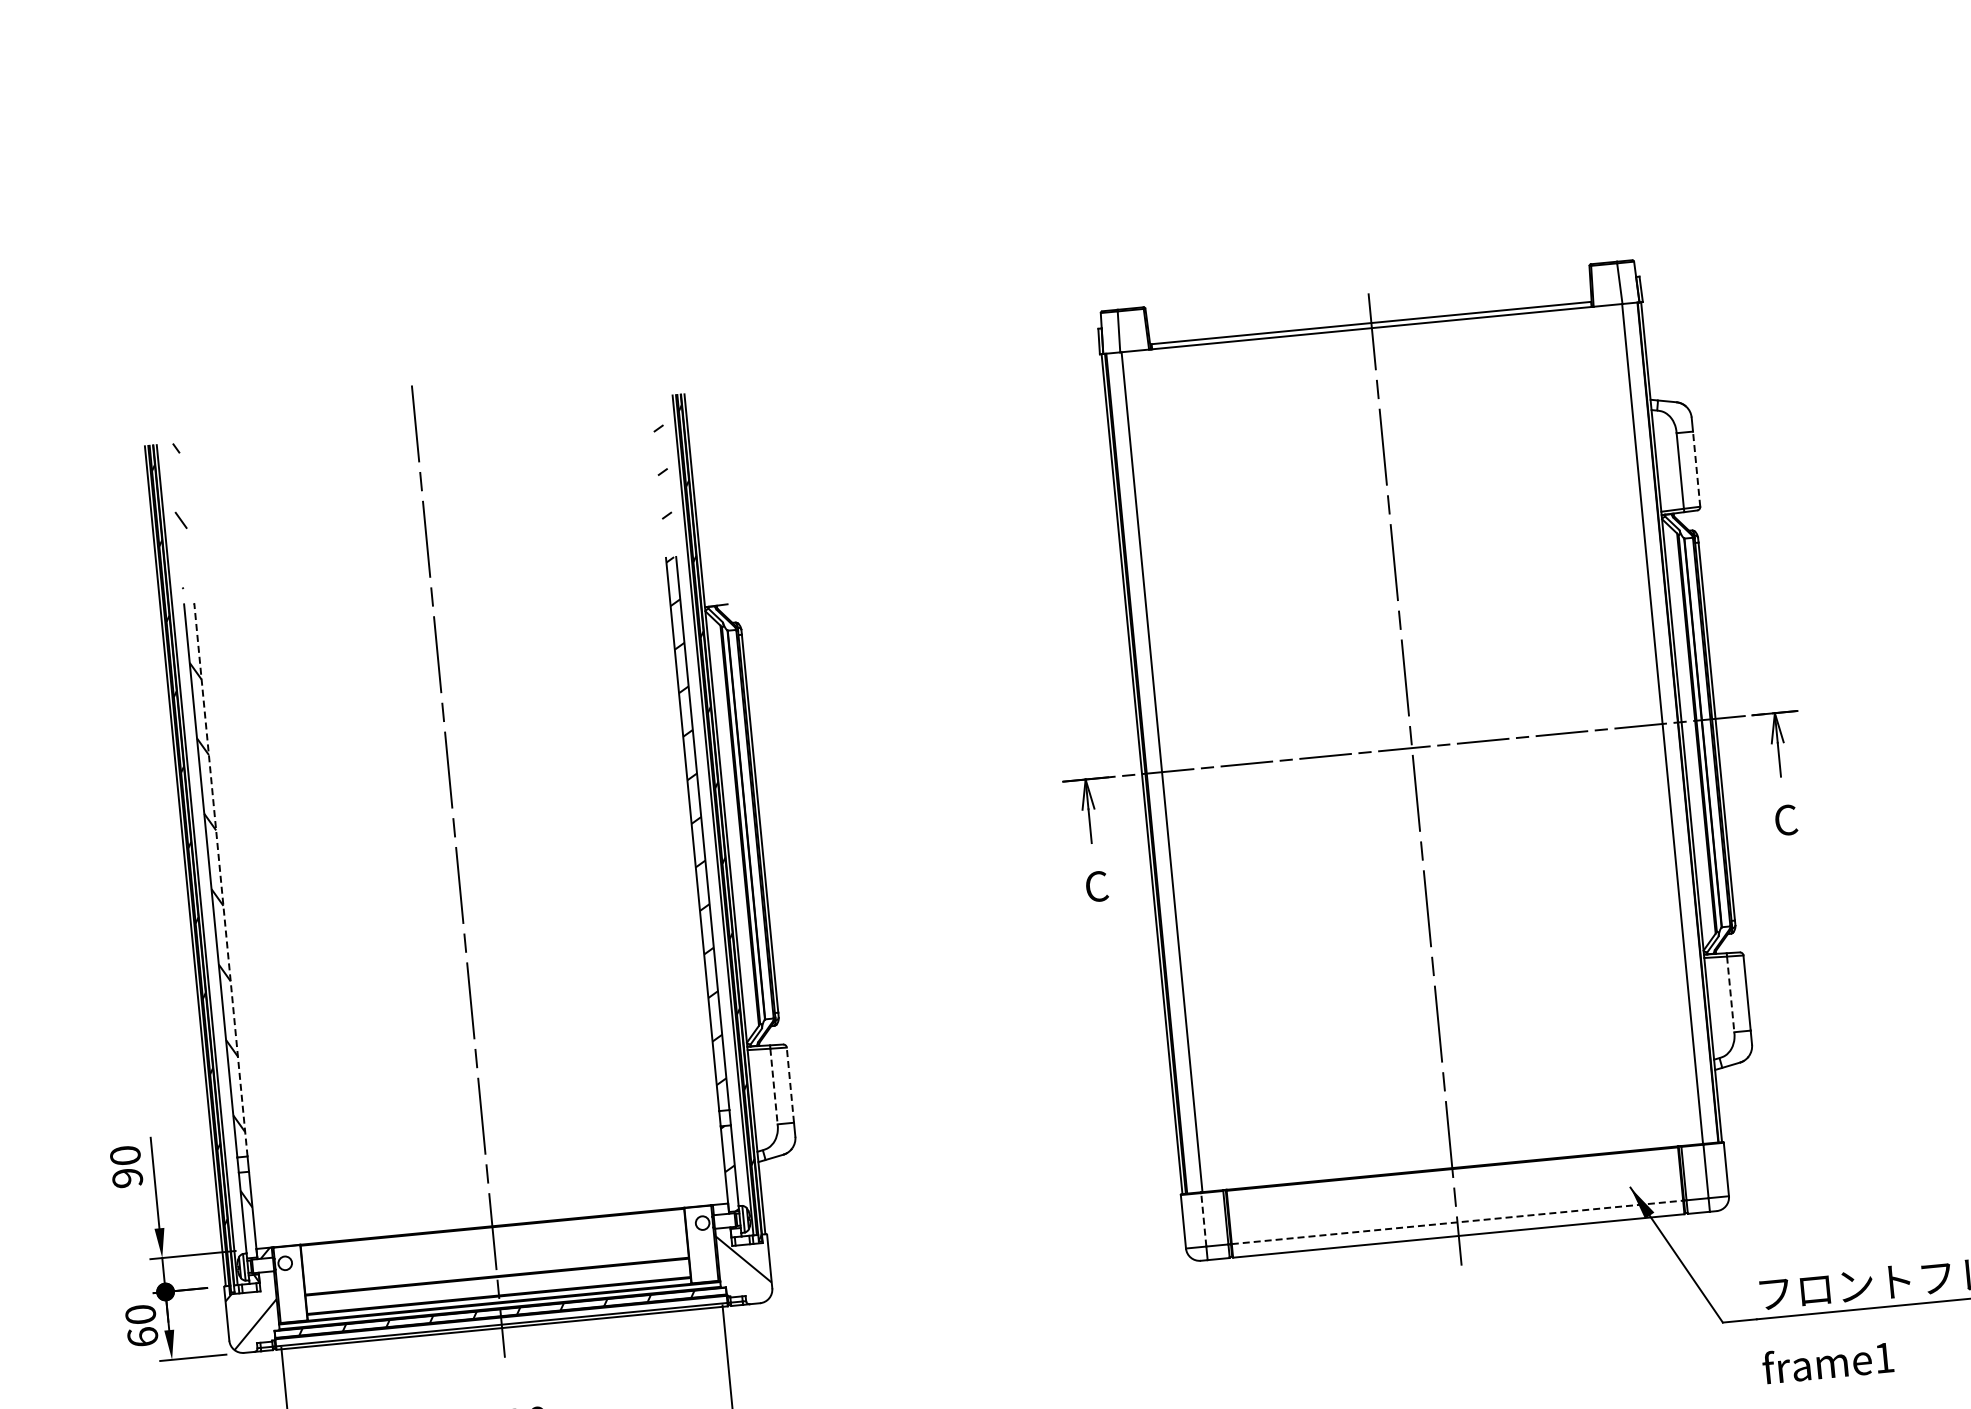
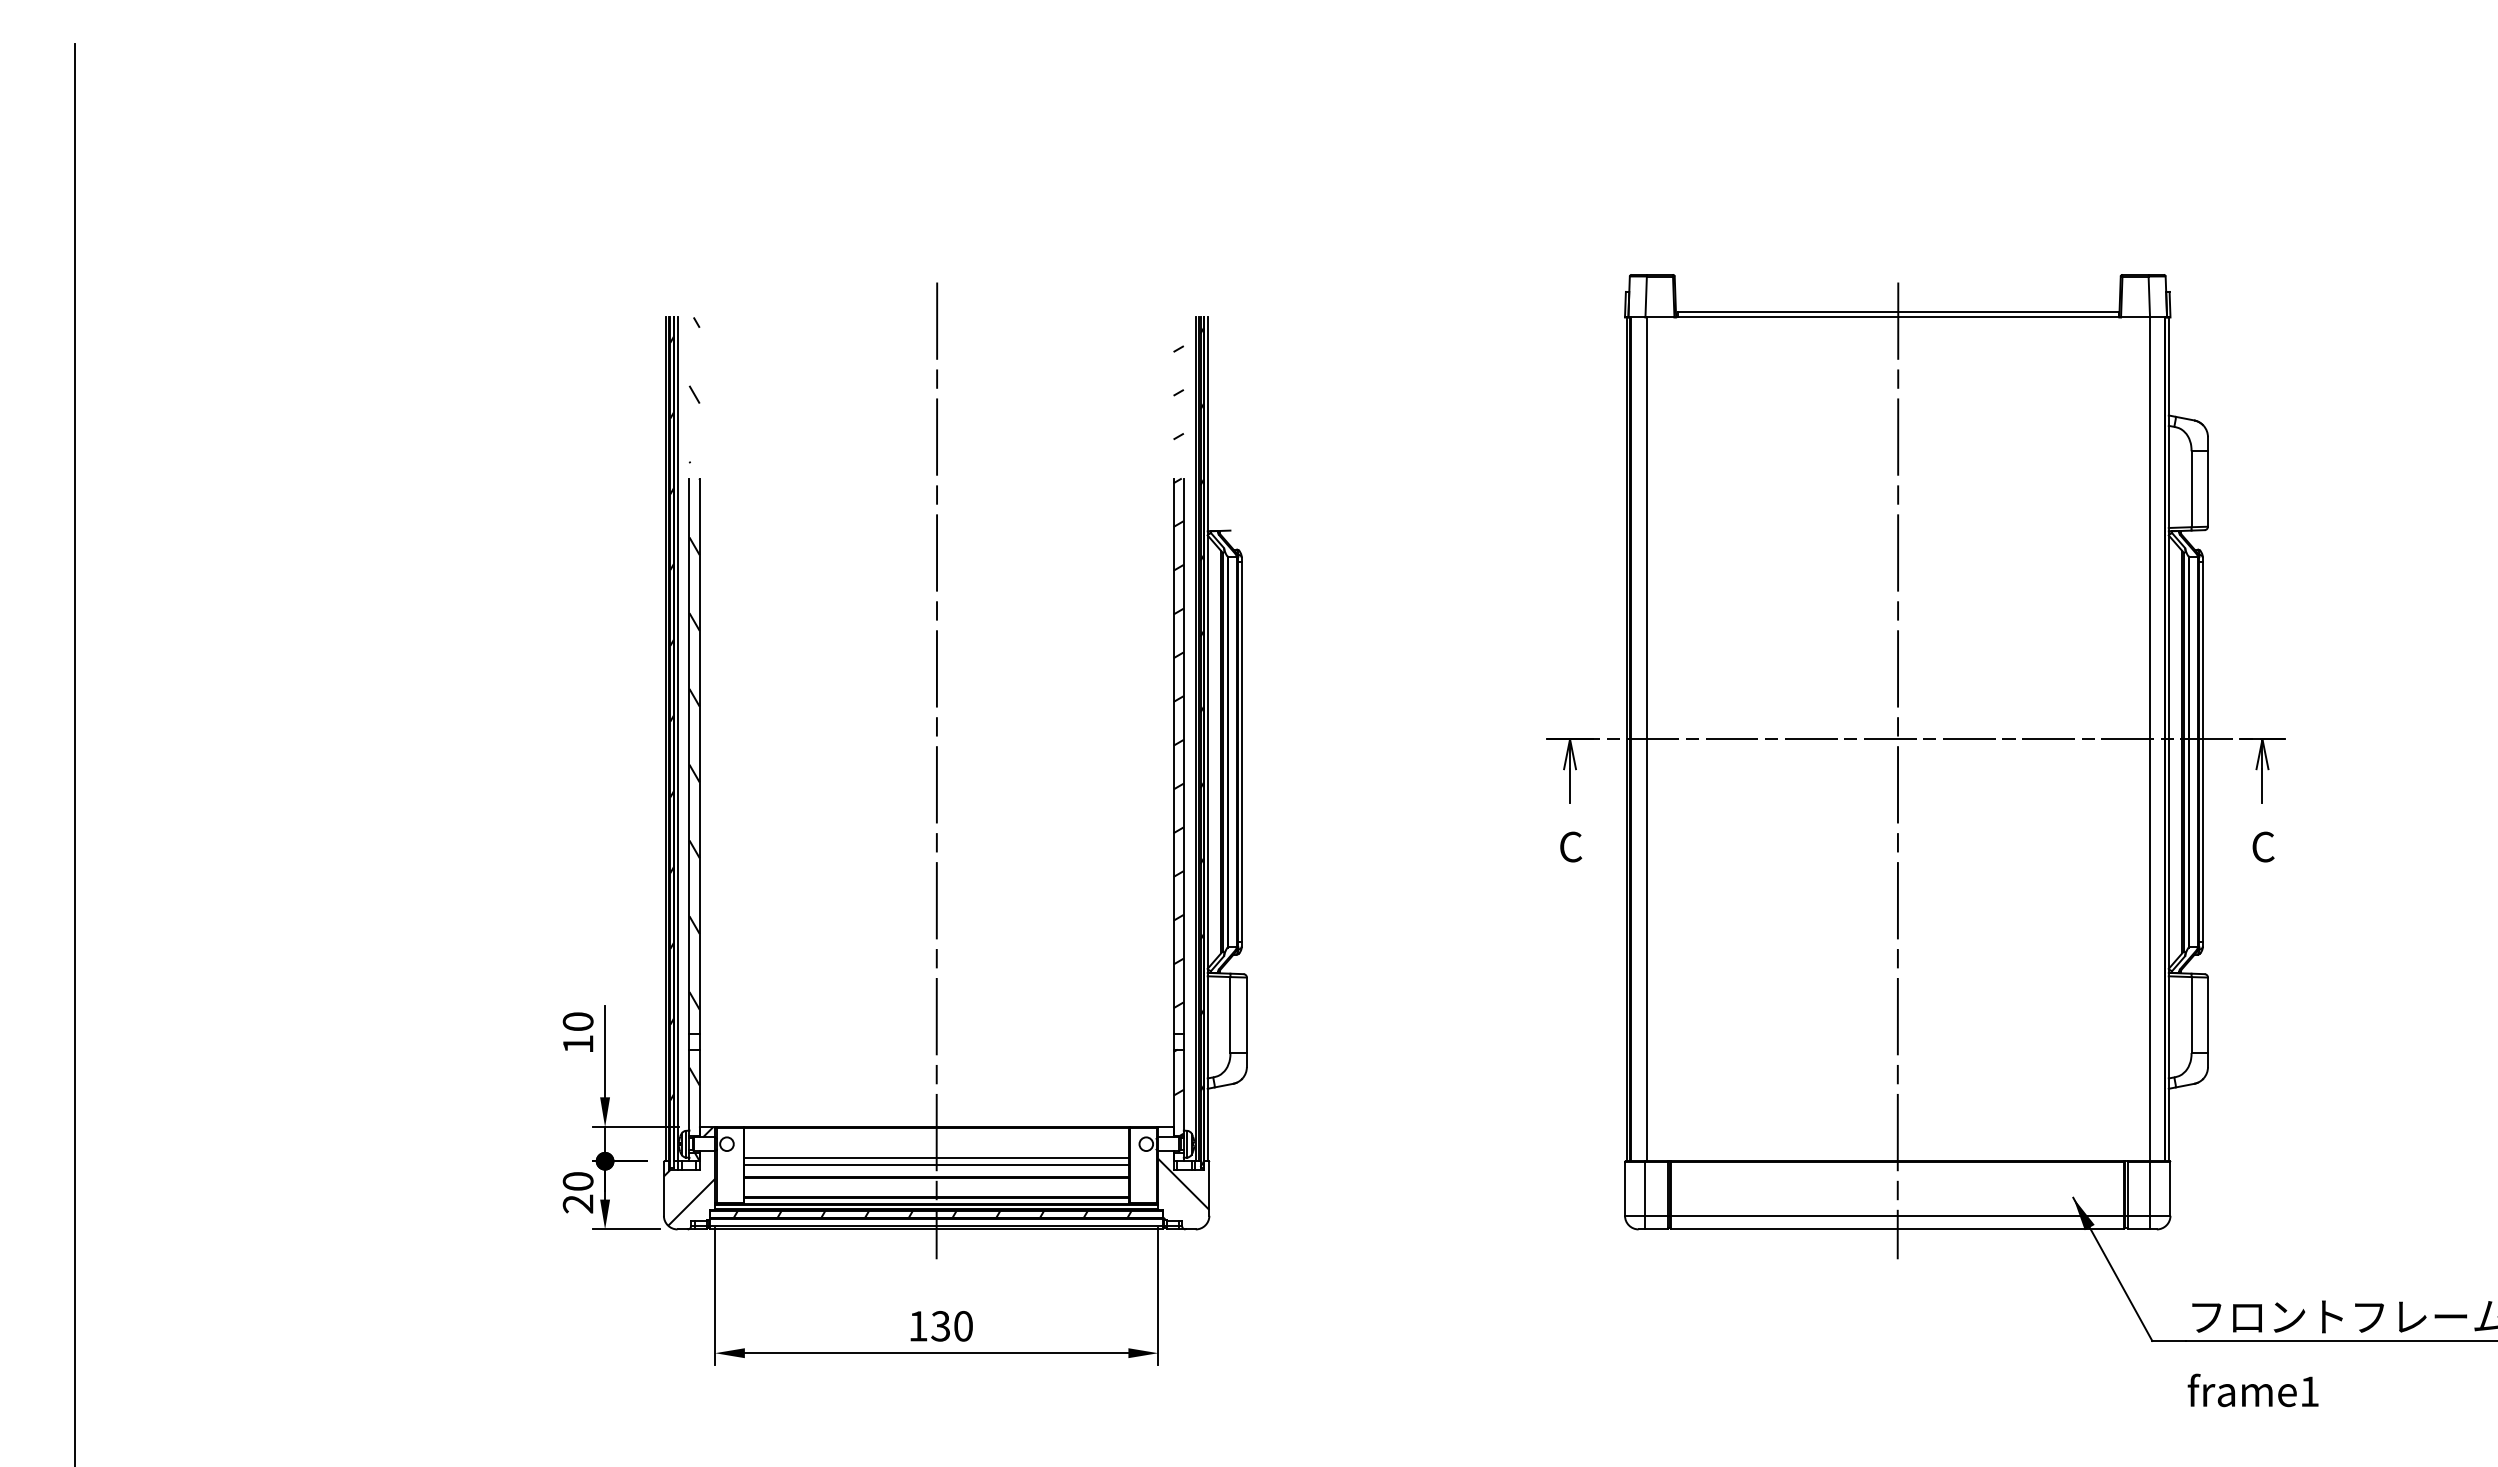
line: (1696, 469) -> (2207, 489), dashed -> solid
line: (220, 880) -> (699, 756), dashed -> solid
line: (1730, 994) -> (2191, 1015), dashed -> solid
line: (790, 1085) -> (1246, 1015), dashed -> solid
line: (774, 1086) -> (1230, 1015), dashed -> solid
text: (126, 1178) -> (577, 1044), 90 -> 10
line: (1203, 1219) -> (1645, 1188), dashed -> solid
line: (1457, 1222) -> (1897, 1215), dashed -> solid
line: (495, 1256) -> (936, 1157), added
line: (495, 1263) -> (936, 1164), added
text: (142, 1336) -> (577, 1203), 60 -> 20

